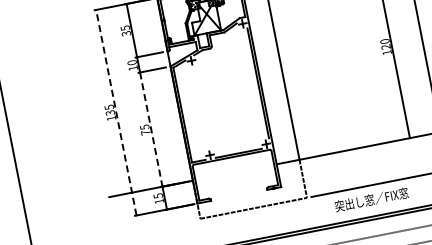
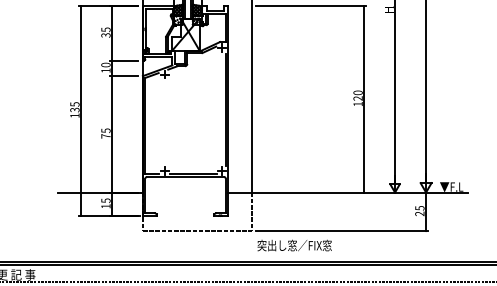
line: (116, 113) -> (80, 111), dashed -> solid
line: (150, 129) -> (111, 134), dashed -> solid
text: (371, 199) -> (294, 245), moved

